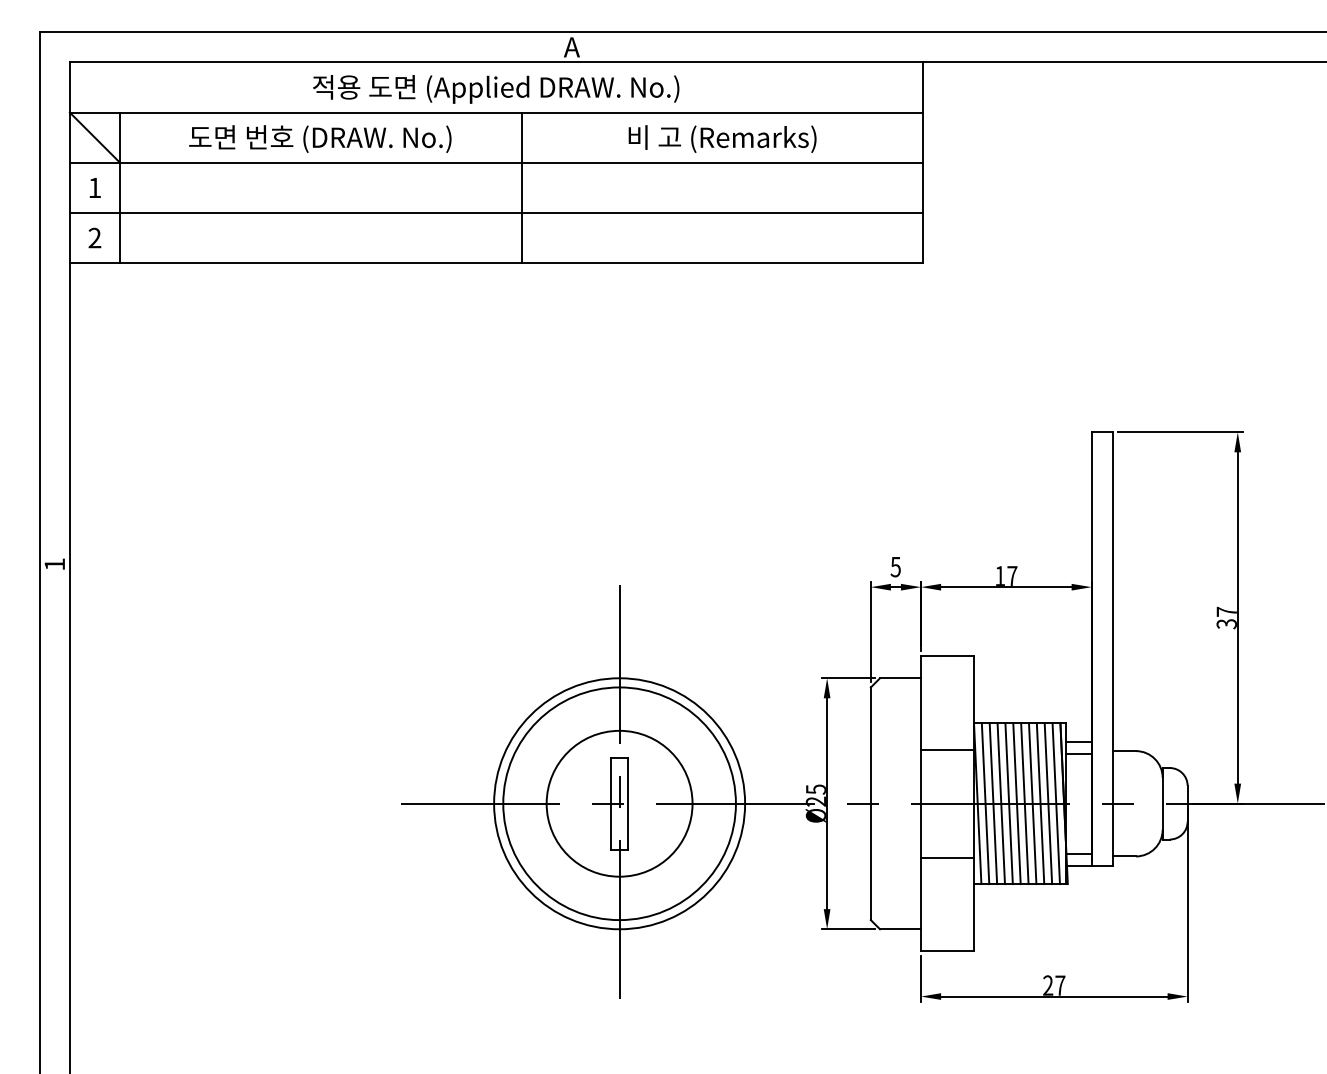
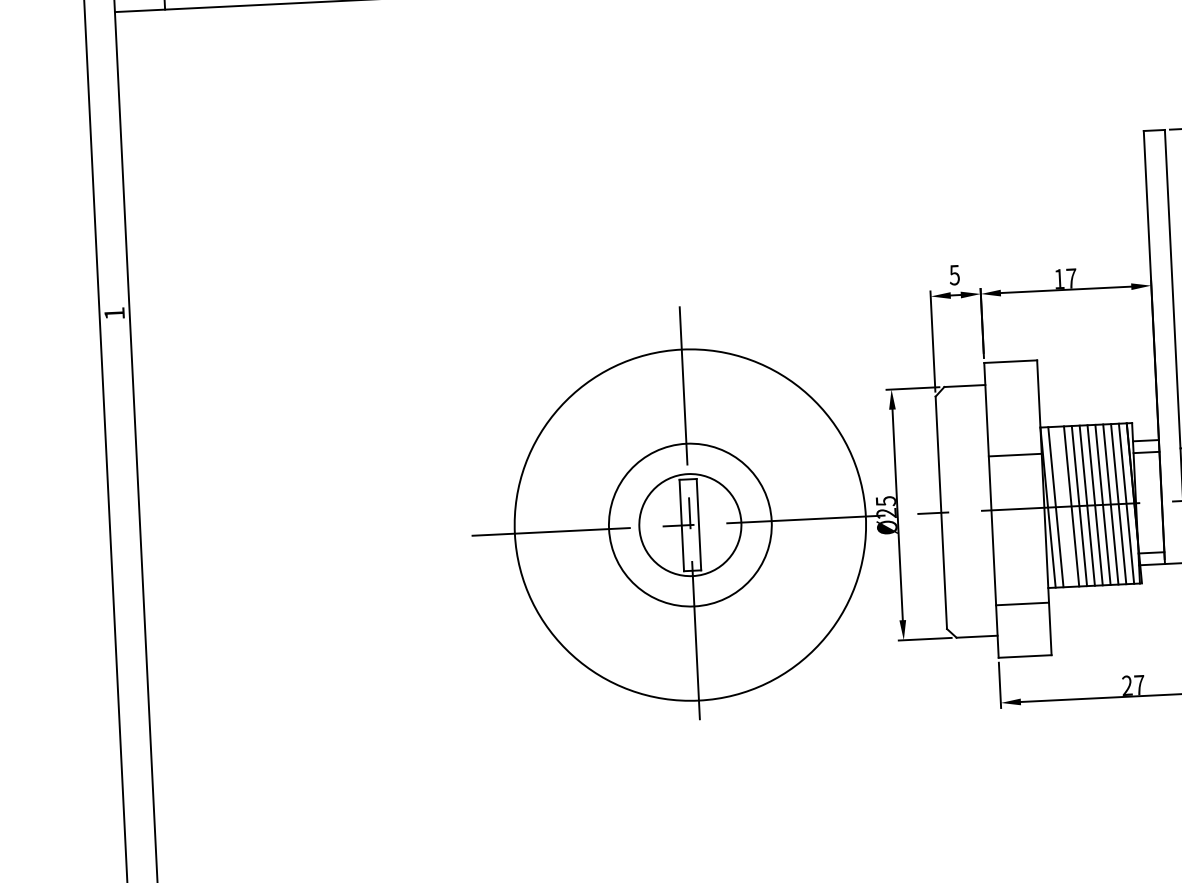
circle: (619, 803) -> (690, 524), size x0.7
circle: (619, 803) -> (690, 524), size x0.7
circle: (619, 803) -> (690, 524), size x1.4
line: (993, 803) -> (1063, 506), removed
line: (947, 857) -> (1022, 603), moved

